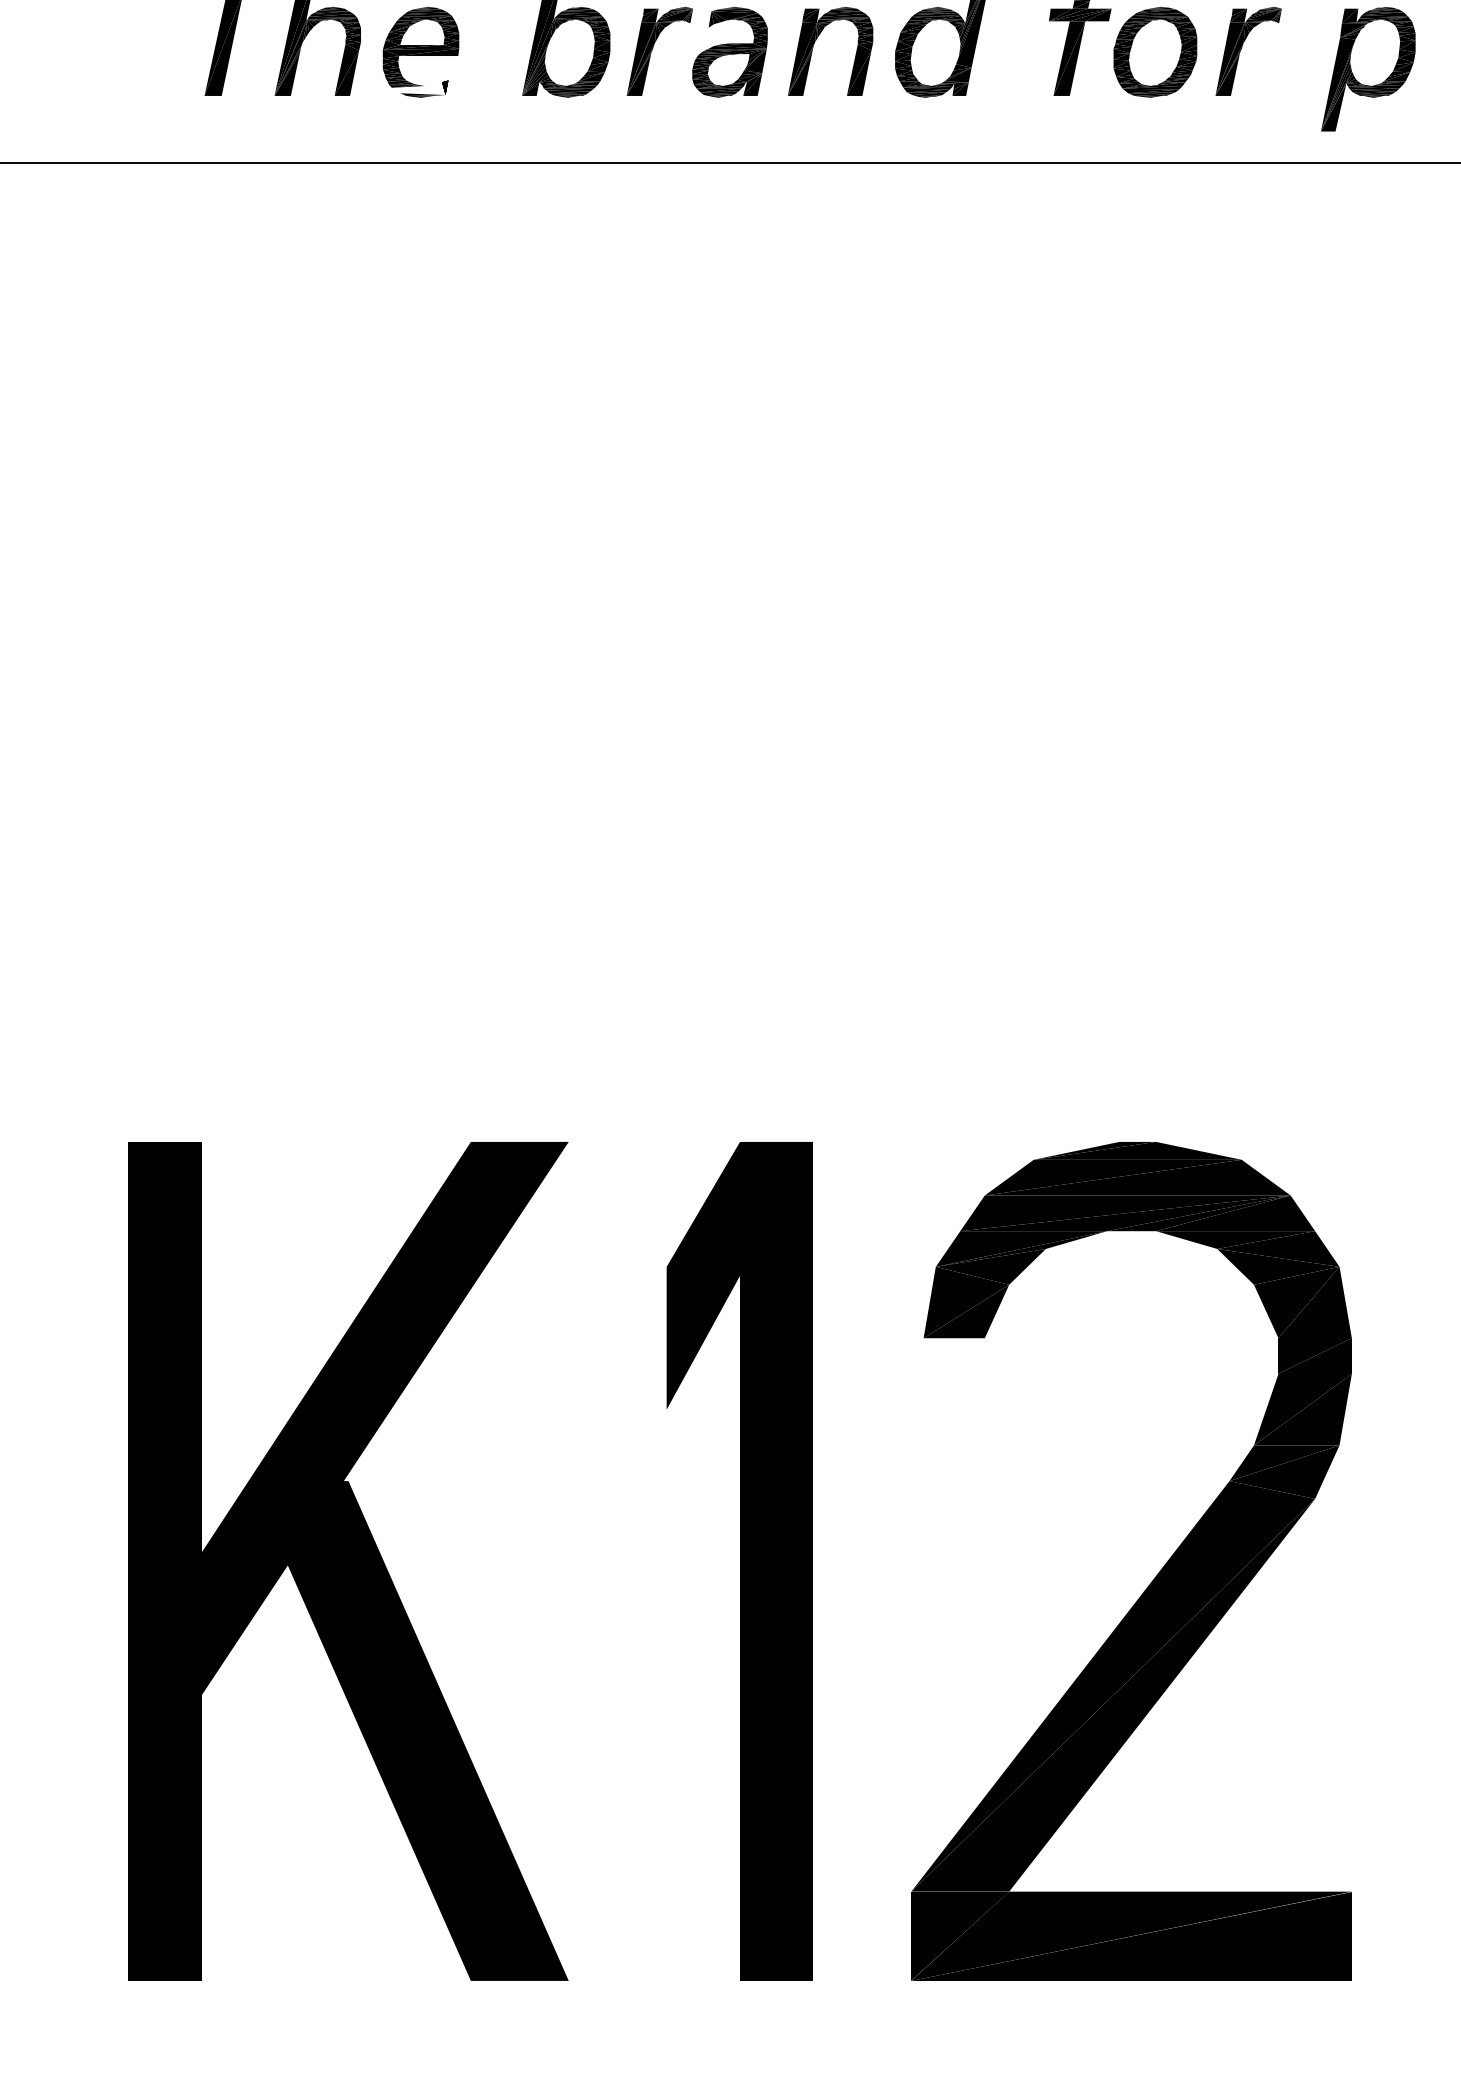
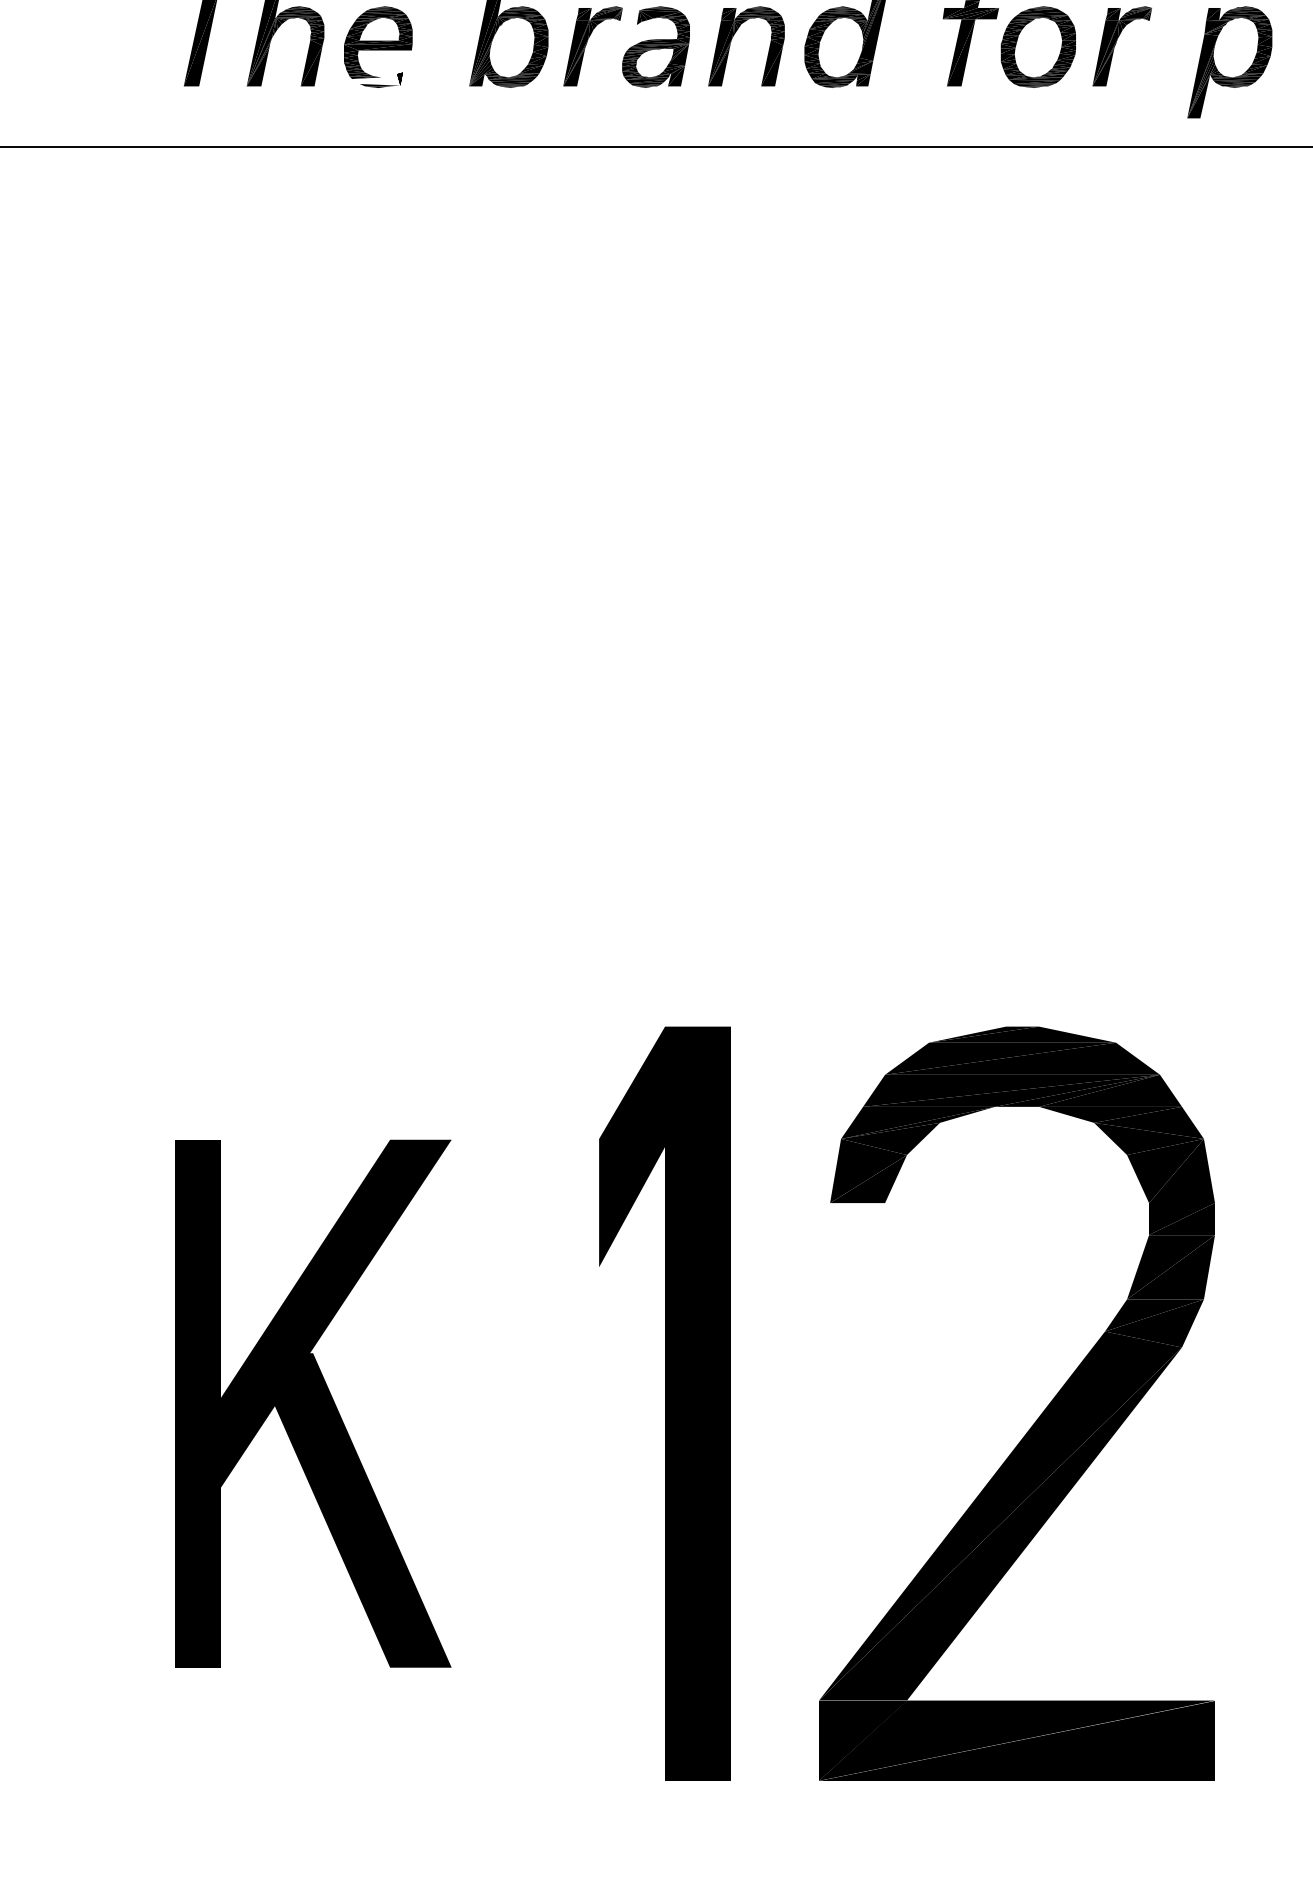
part: (348, 1561) -> (313, 1403), size x0.7

